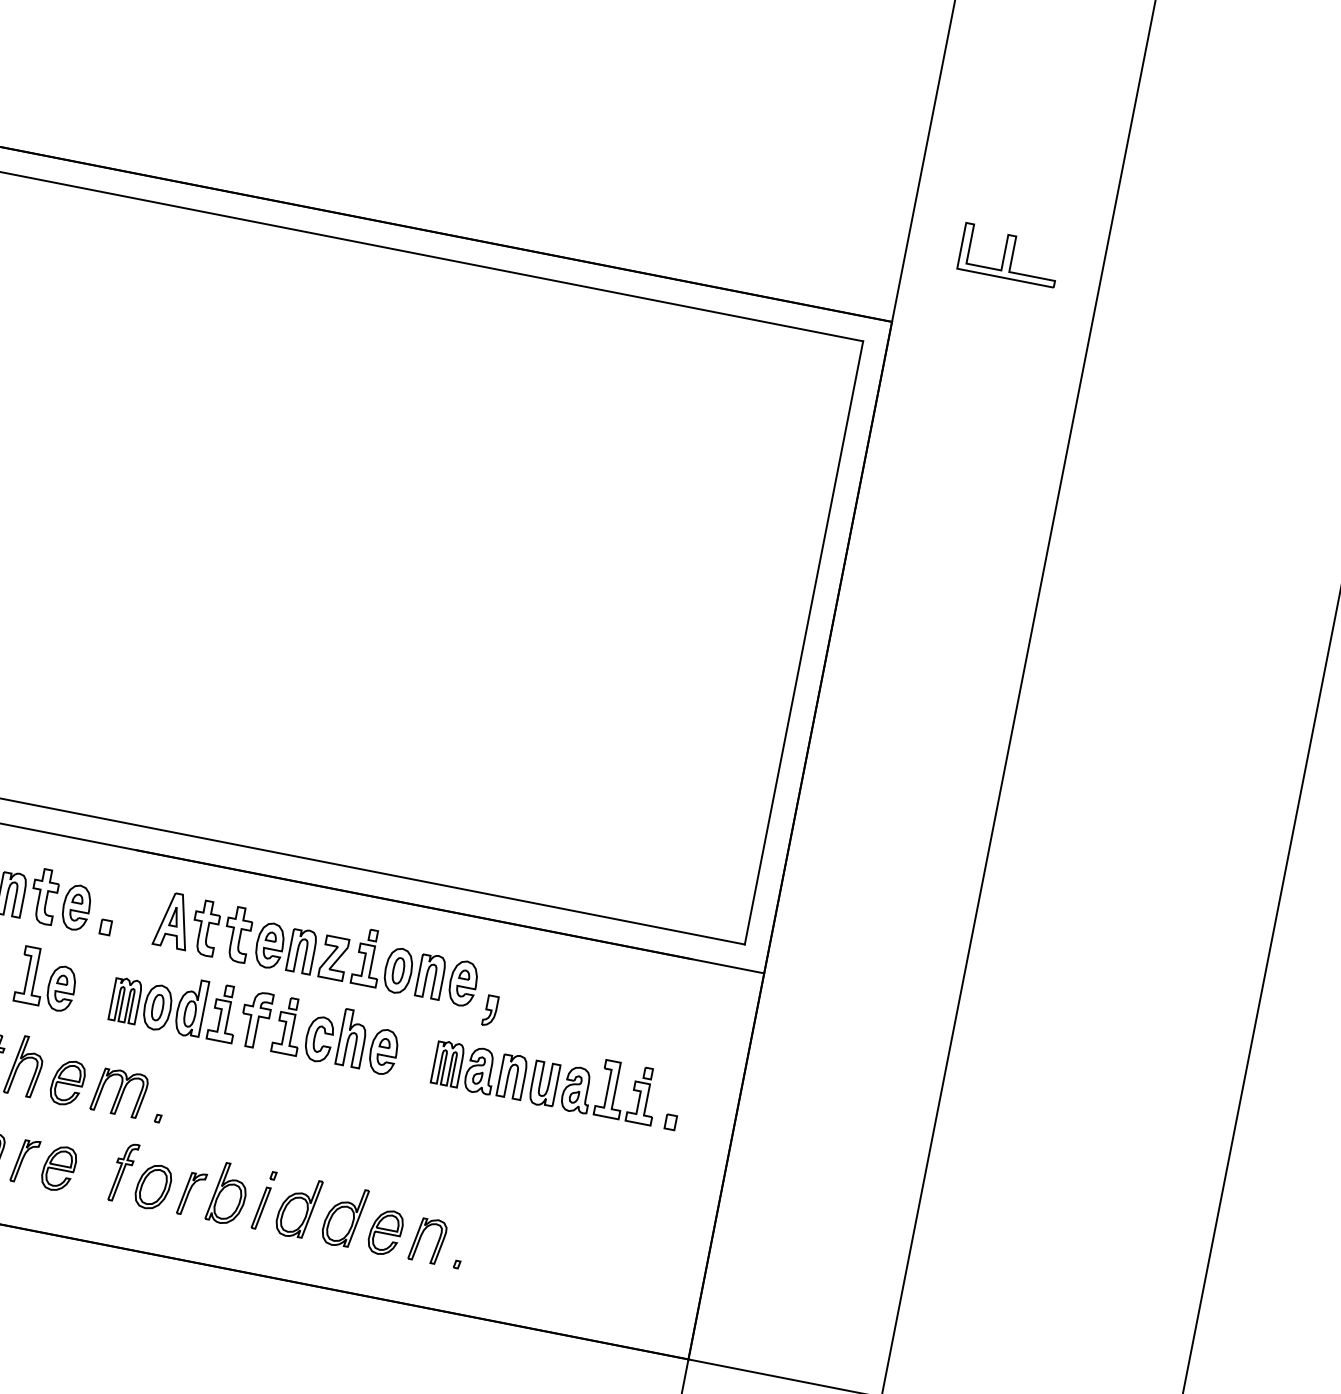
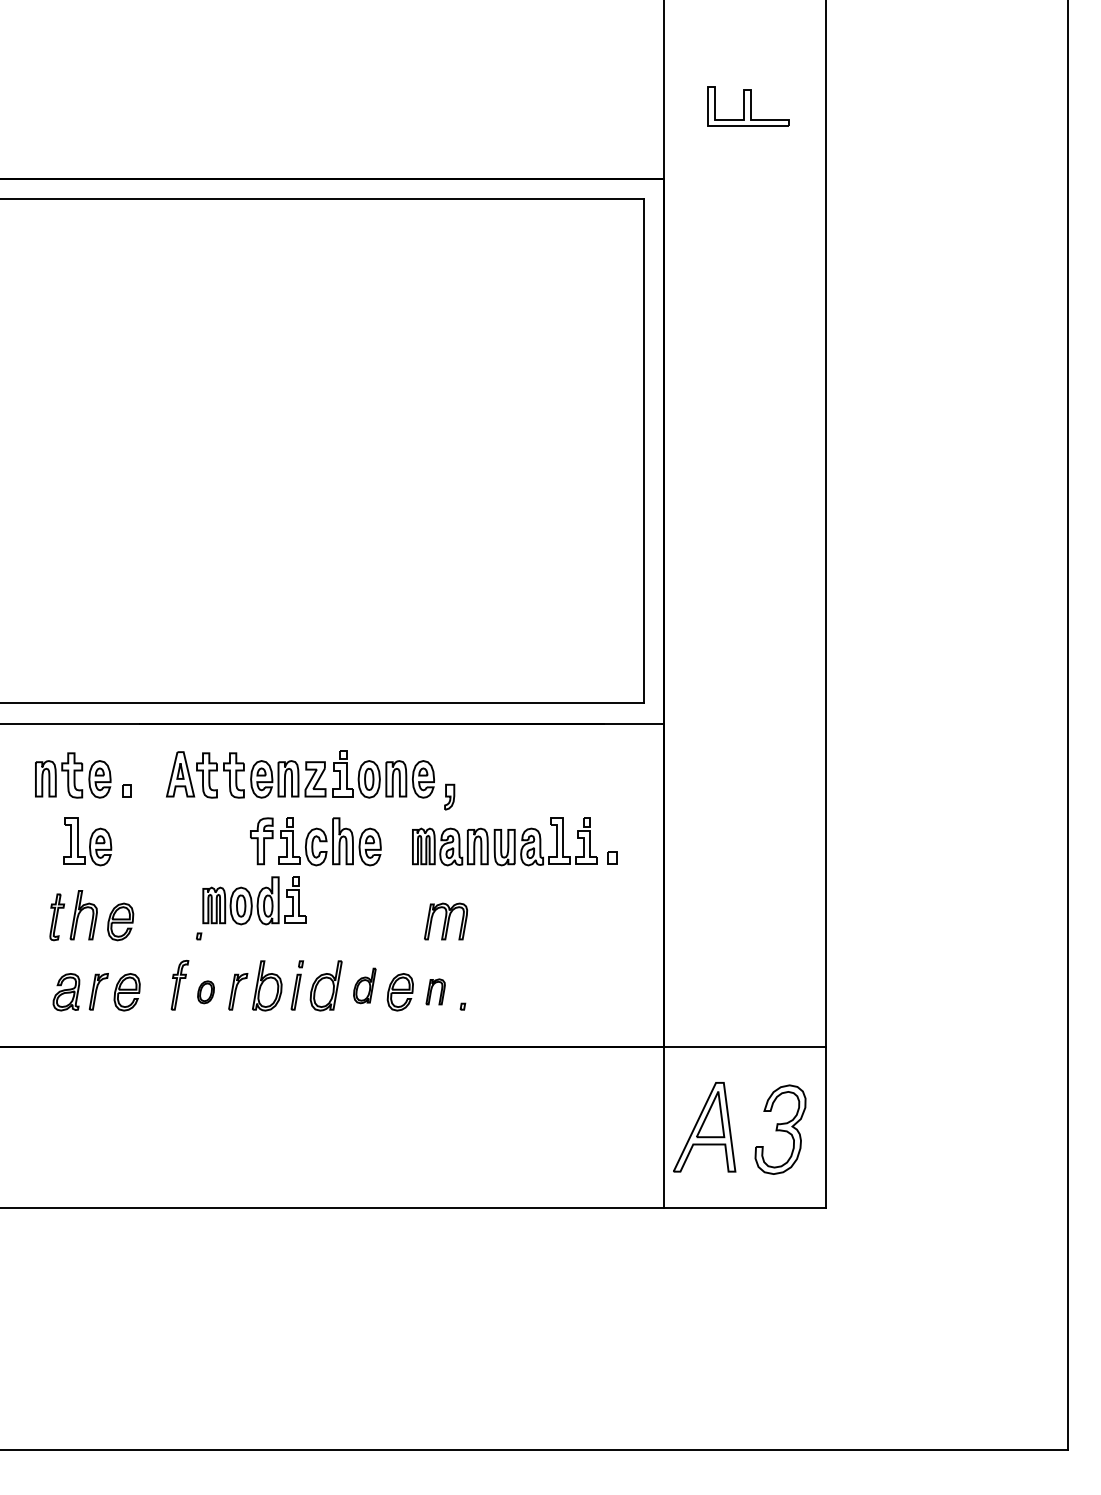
part: (174, 1004) -> (254, 900), moved
part: (120, 1092) -> (446, 921), moved
part: (152, 1187) -> (205, 992), size x0.6
part: (344, 1216) -> (364, 985), size x0.7
part: (427, 1239) -> (435, 991), size x0.7

